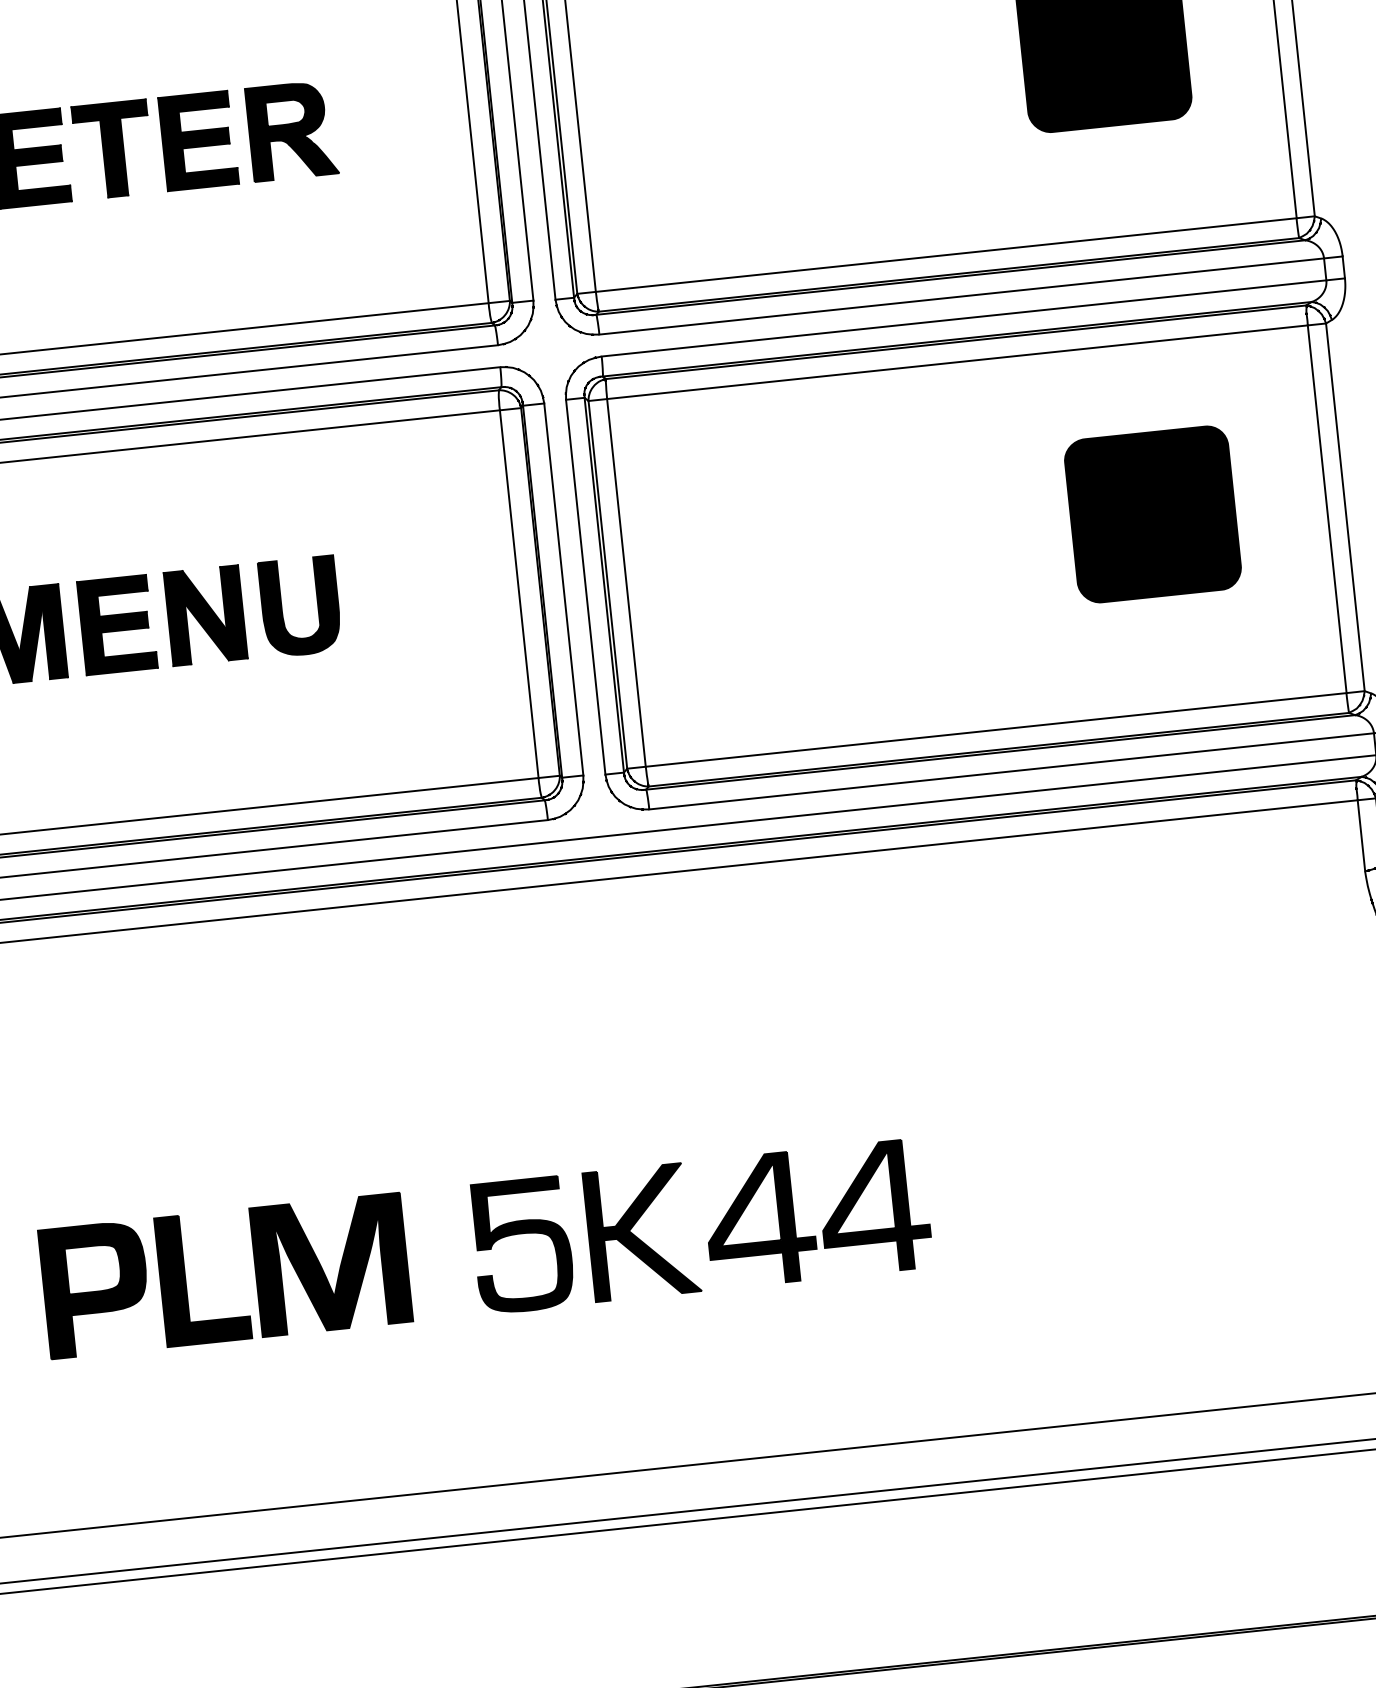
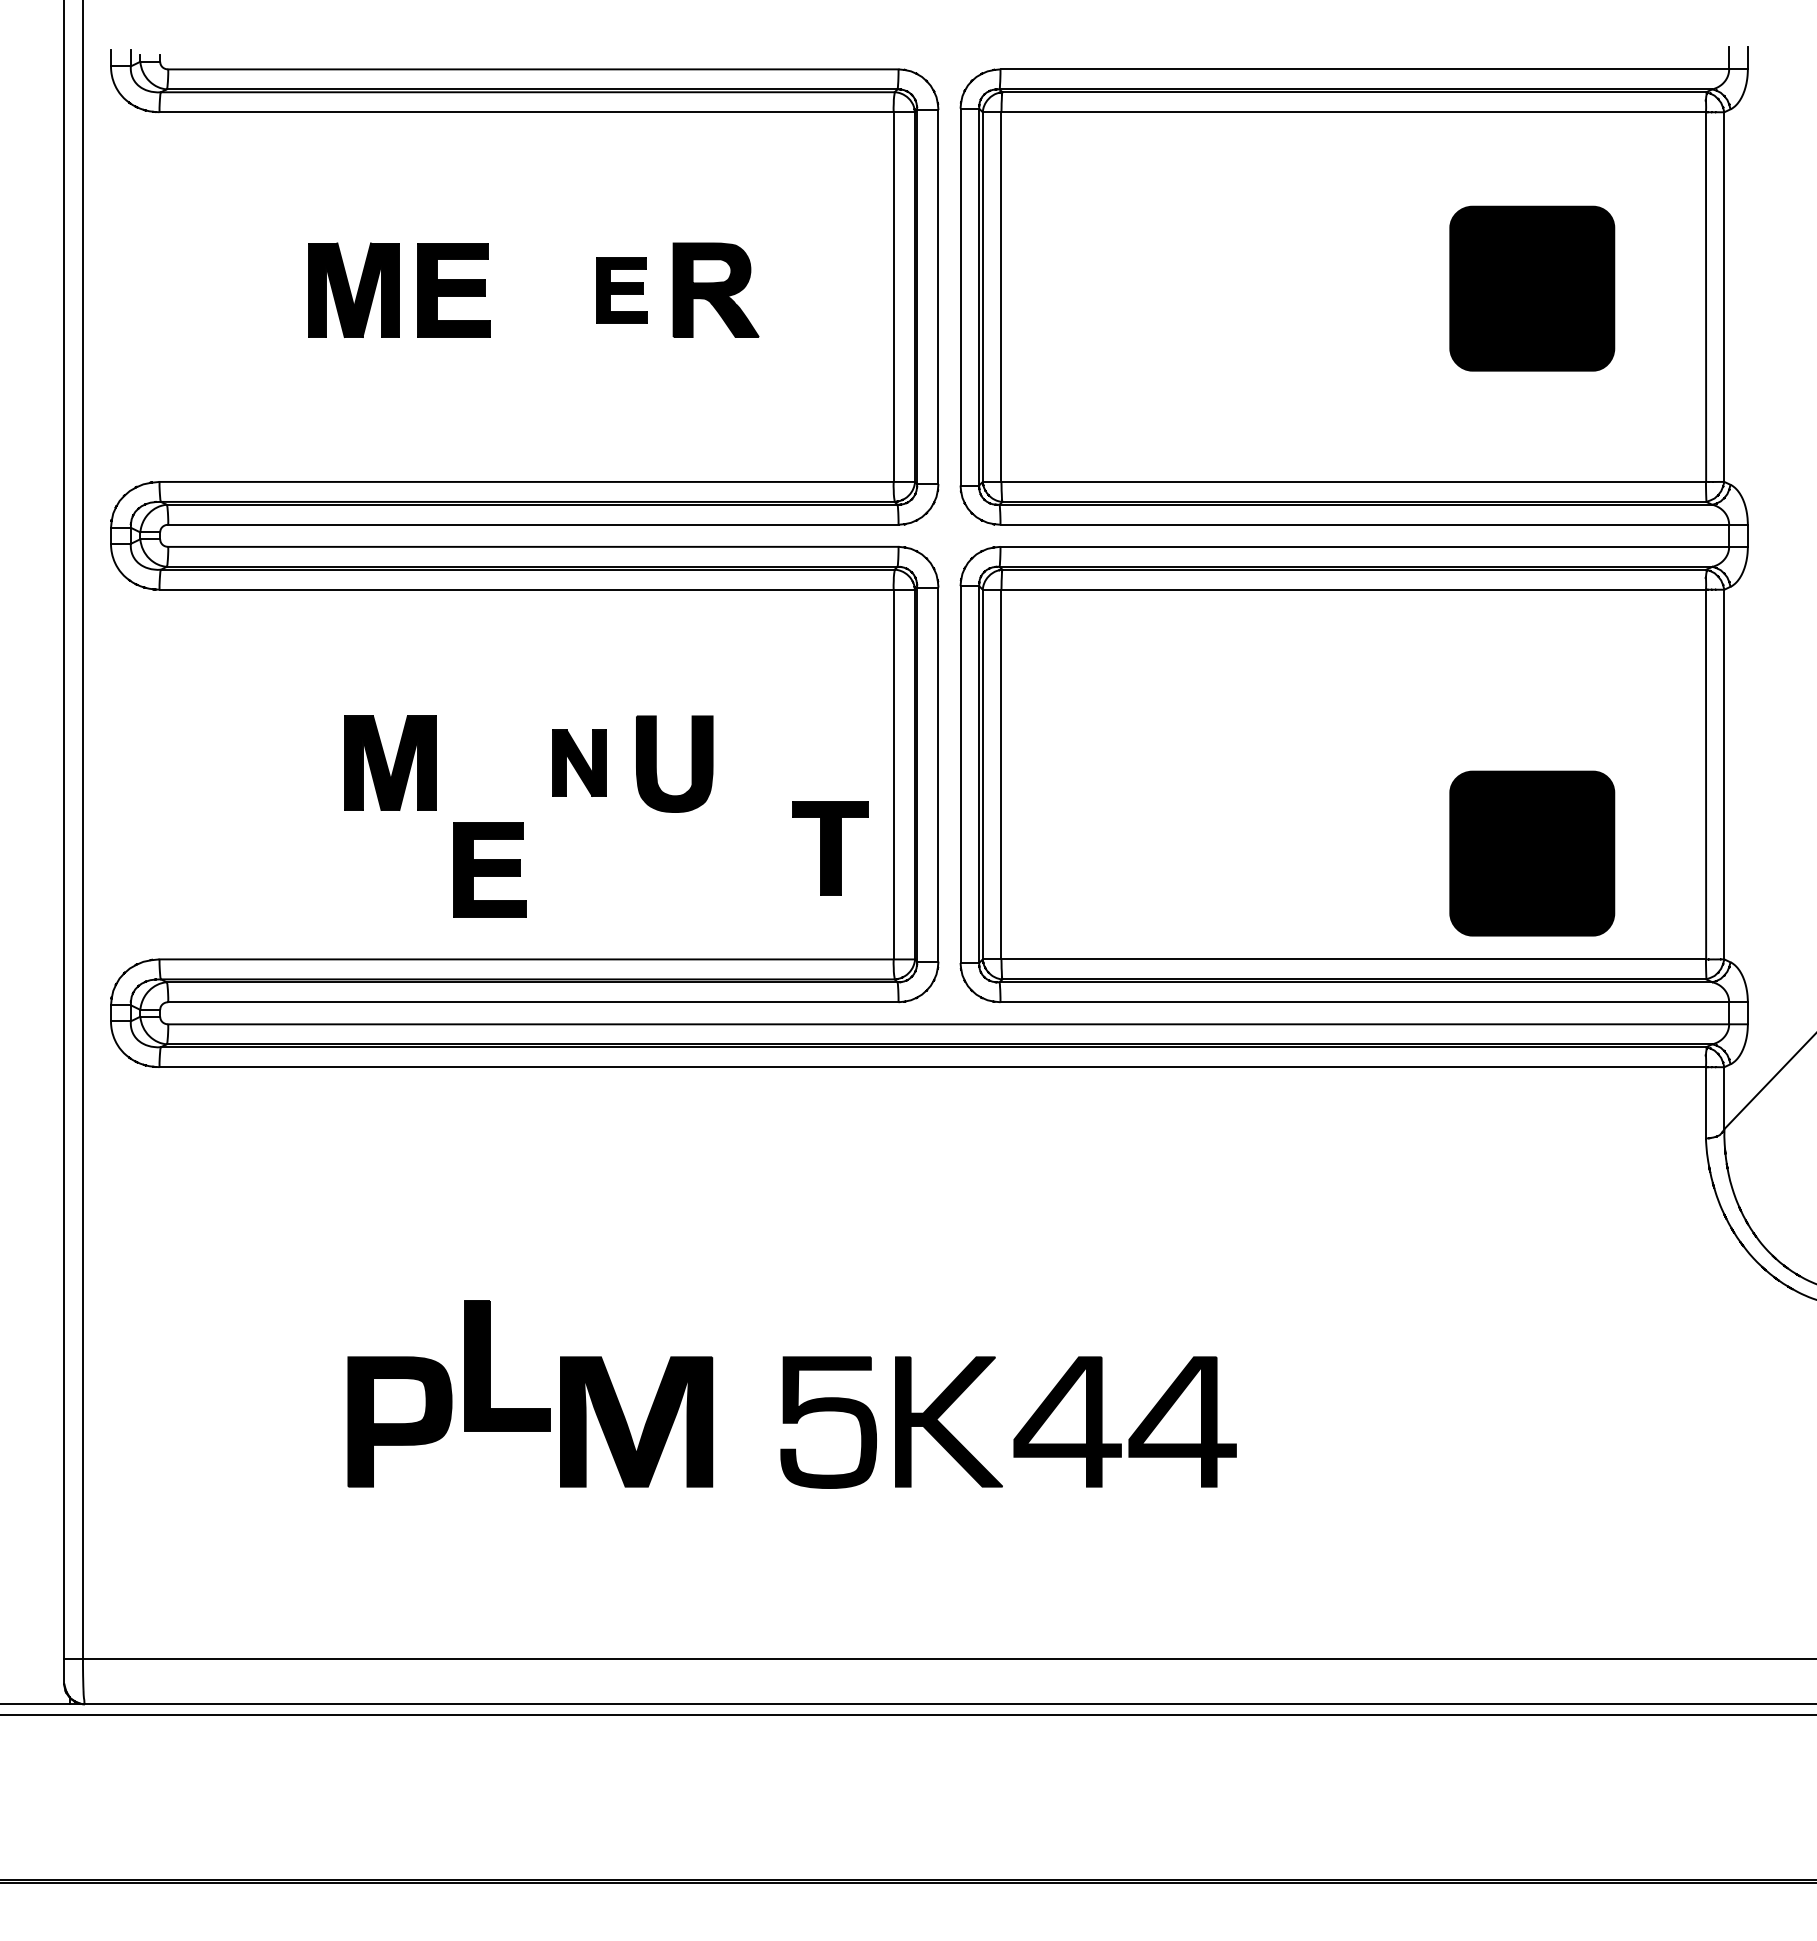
part: (197, 141) -> (621, 290), size x0.7
part: (113, 150) -> (830, 848), moved
part: (1153, 514) -> (1532, 853), moved
part: (205, 615) -> (579, 762), size x0.7
part: (117, 624) -> (489, 869), moved
part: (185, 1279) -> (490, 1365), moved

